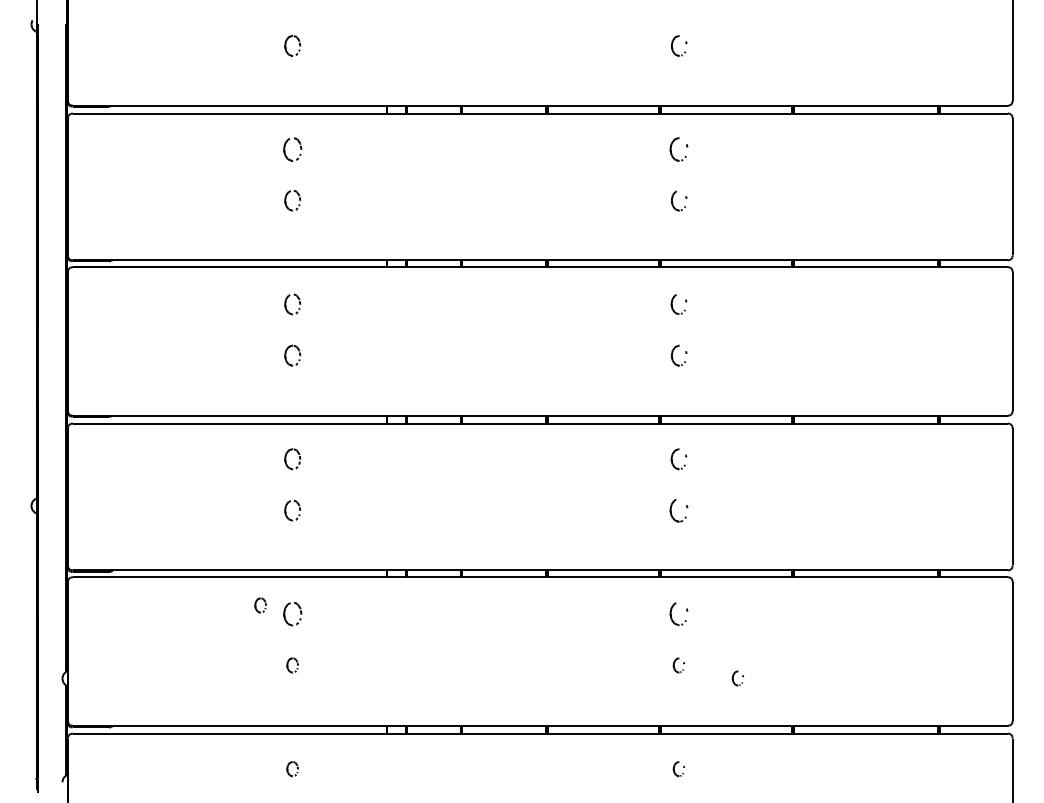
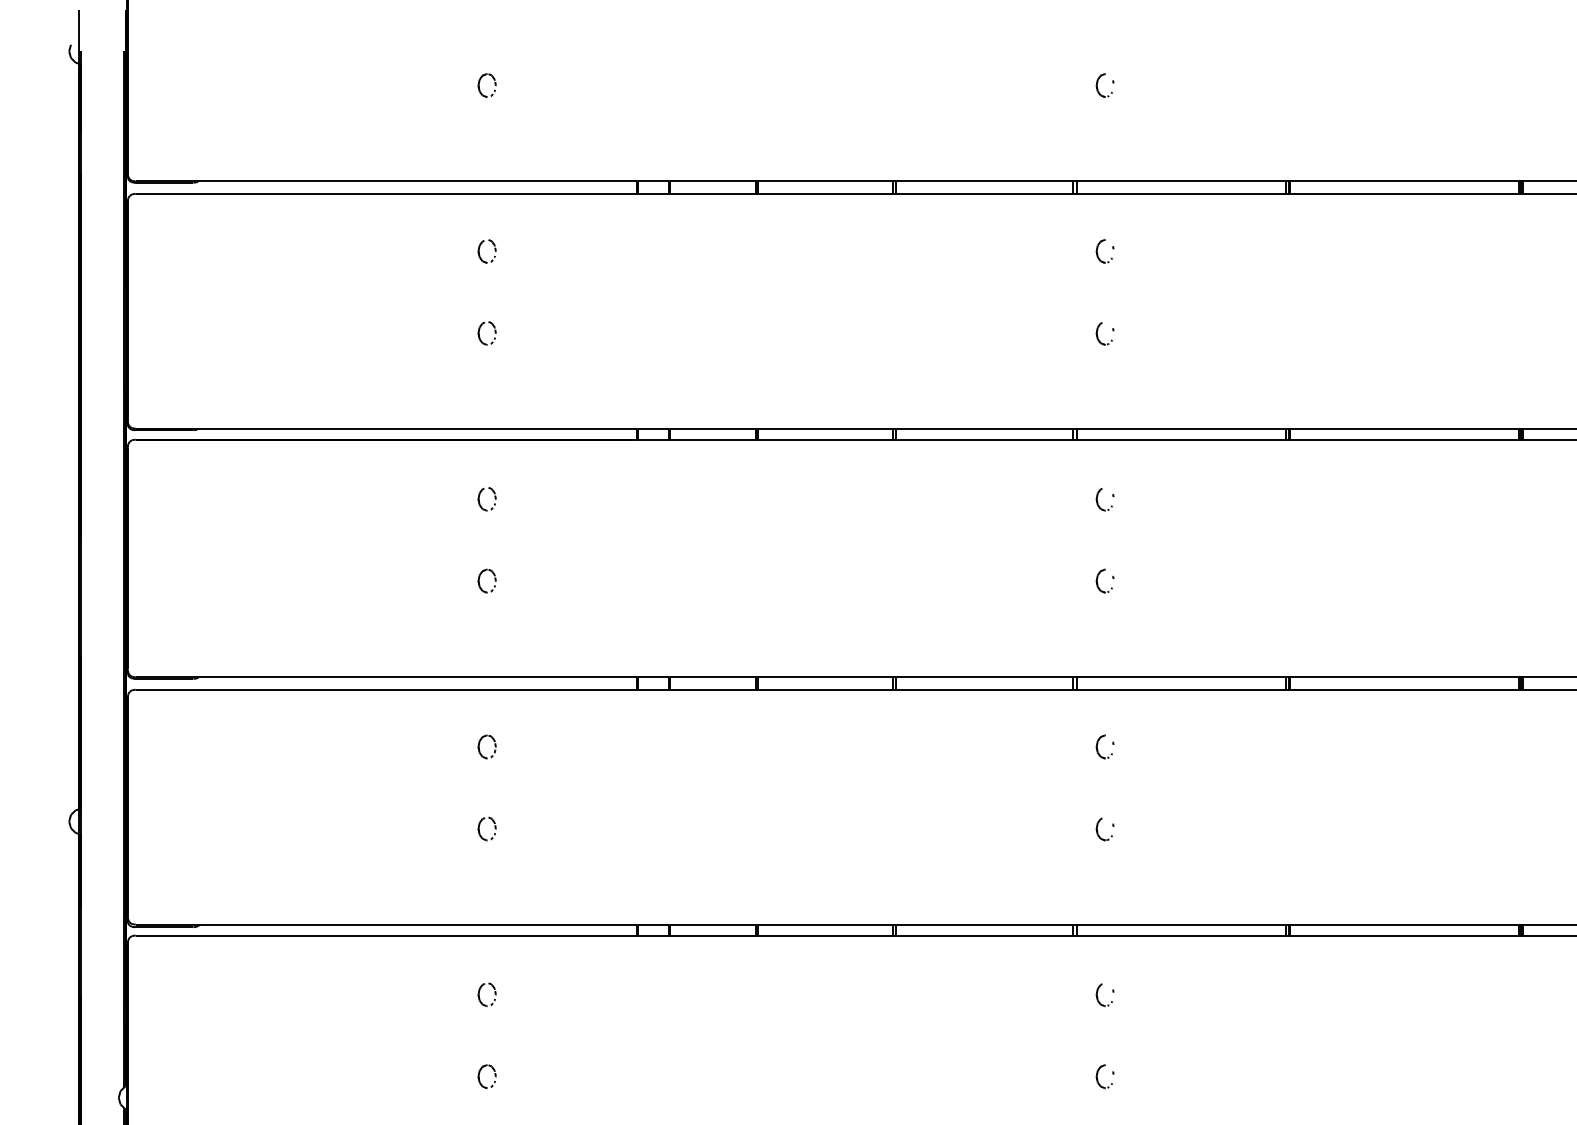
part: (292, 45) -> (486, 85), size x0.71
part: (678, 45) -> (1104, 85), size x0.71
part: (292, 149) -> (486, 251), size x0.62
part: (678, 149) -> (1104, 251), size x0.62
part: (292, 200) -> (486, 332), size x0.71
part: (678, 200) -> (1104, 332), size x0.71
part: (292, 304) -> (486, 499), size x0.71
part: (678, 304) -> (1104, 499), size x0.71
part: (292, 355) -> (486, 580), size x0.71
part: (678, 355) -> (1104, 580), size x0.71
part: (292, 459) -> (486, 747), size x0.71
part: (678, 459) -> (1104, 747), size x0.71
part: (292, 510) -> (486, 828), size x0.71
part: (678, 510) -> (1104, 828), size x0.62
part: (260, 605) -> (435, 980), removed
part: (292, 614) -> (486, 995), size x0.62
part: (678, 614) -> (1104, 995), size x0.62
part: (737, 678) -> (1198, 1097), removed

